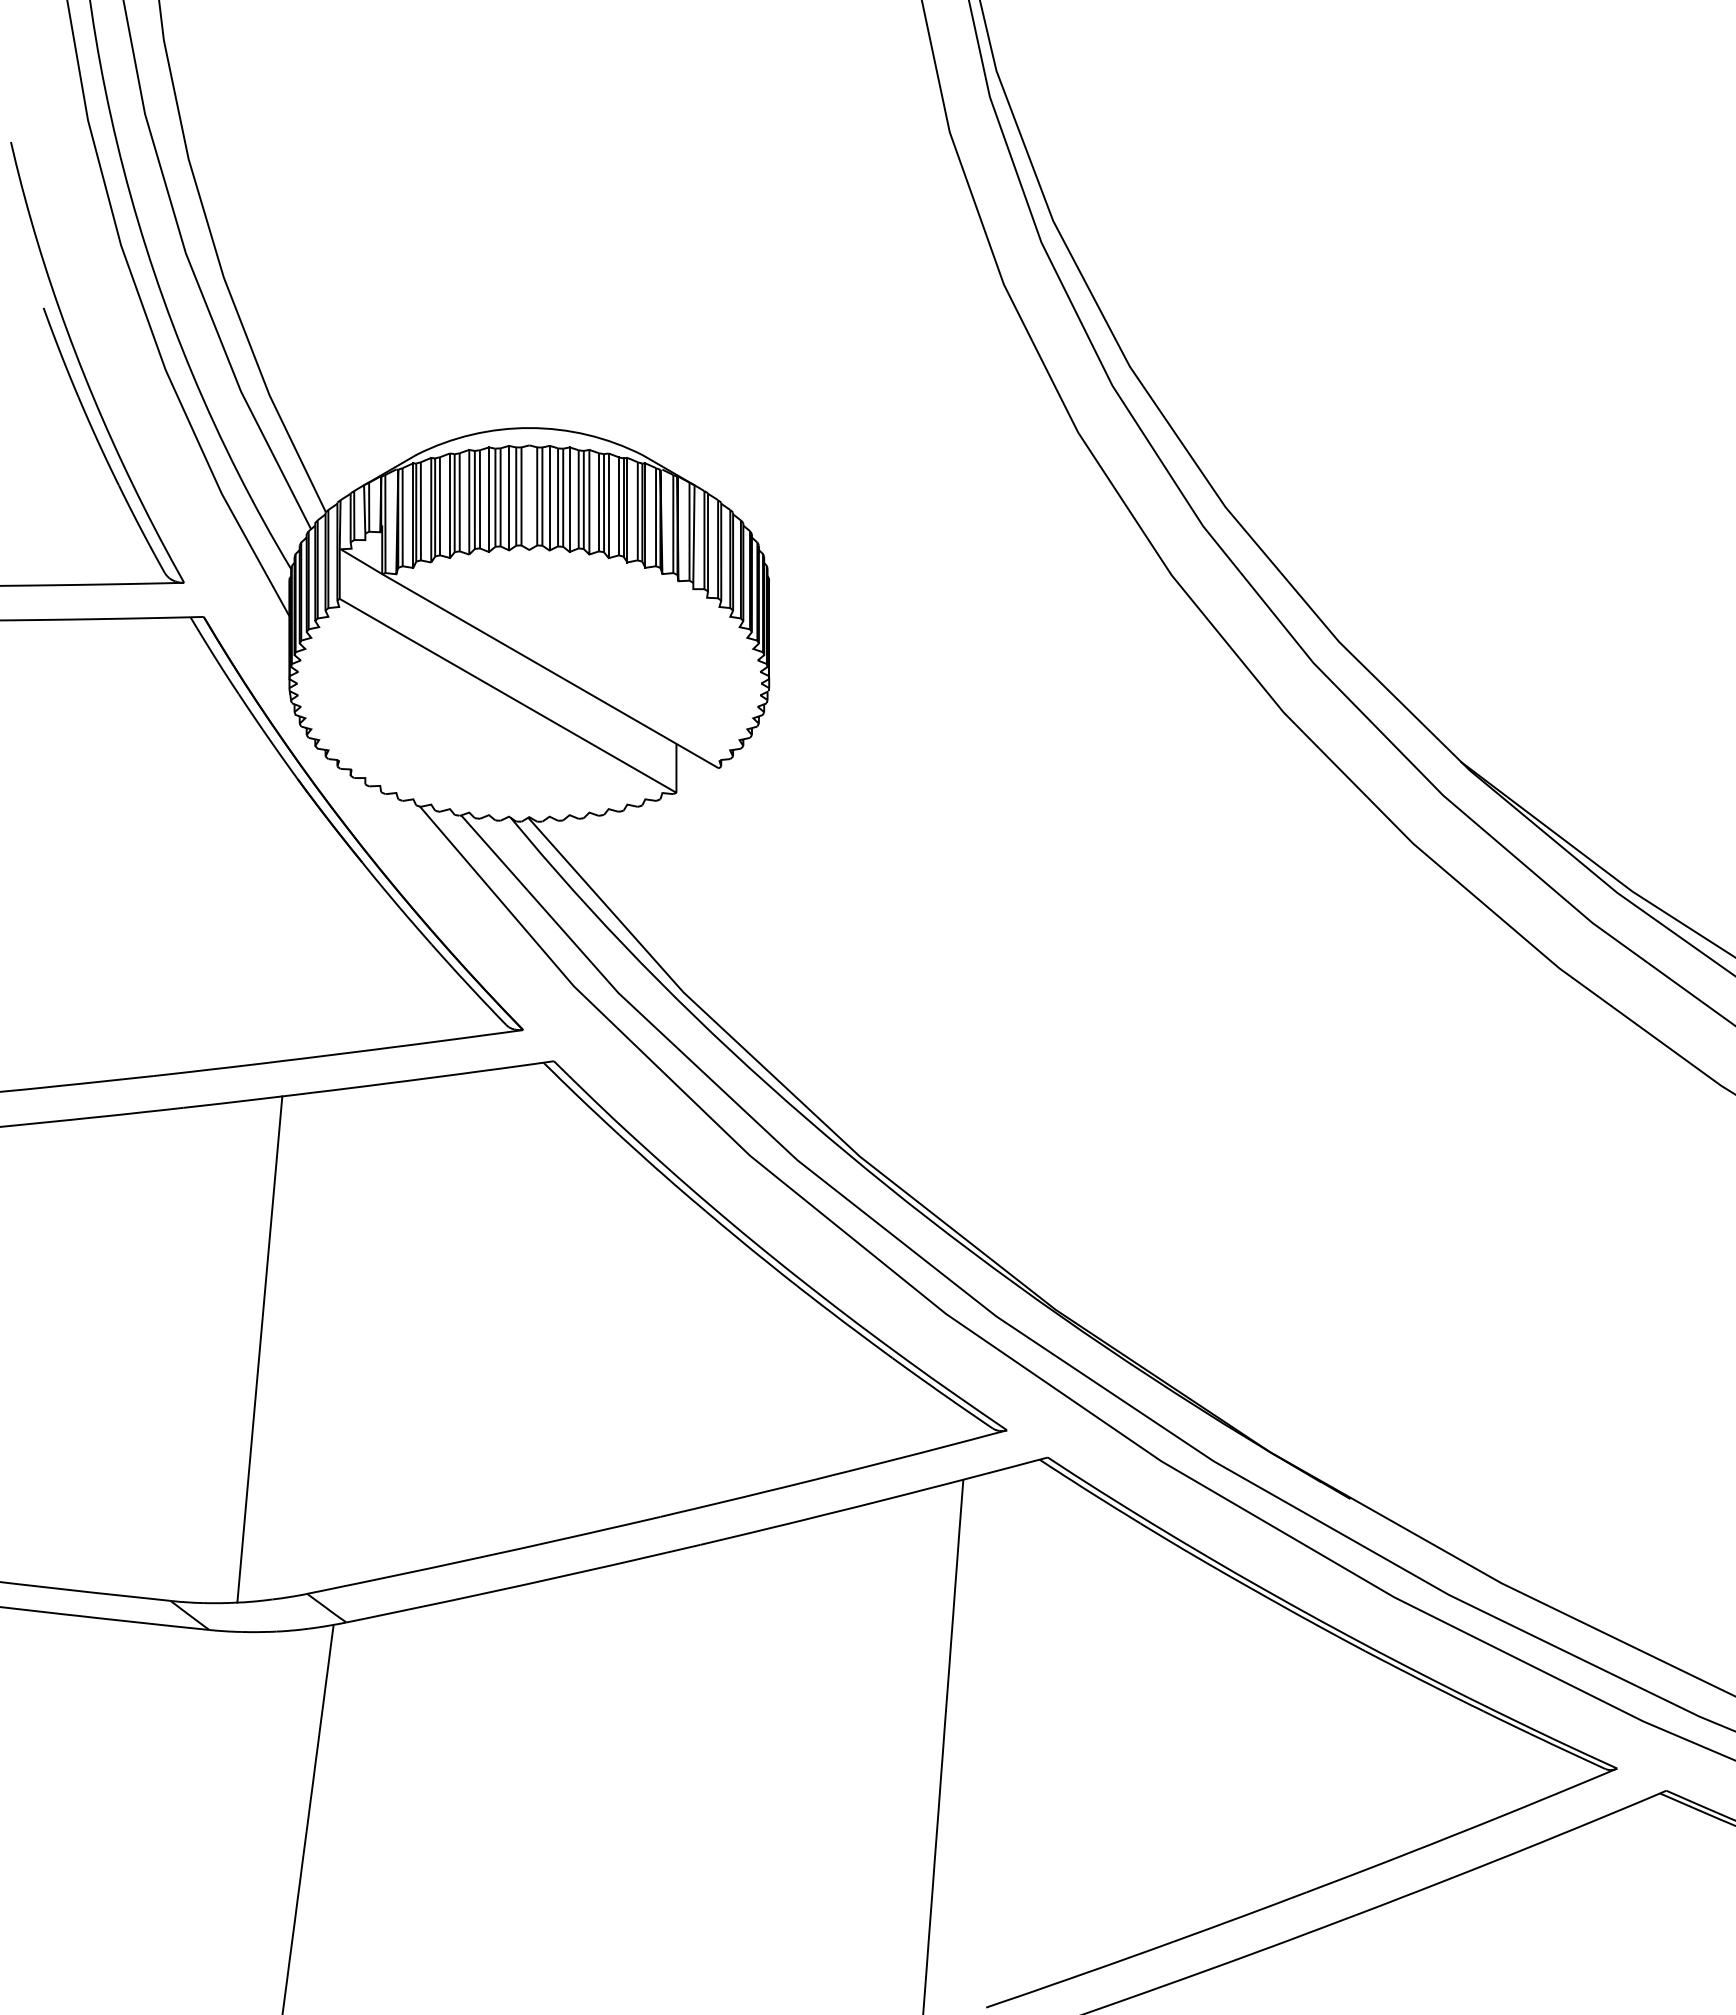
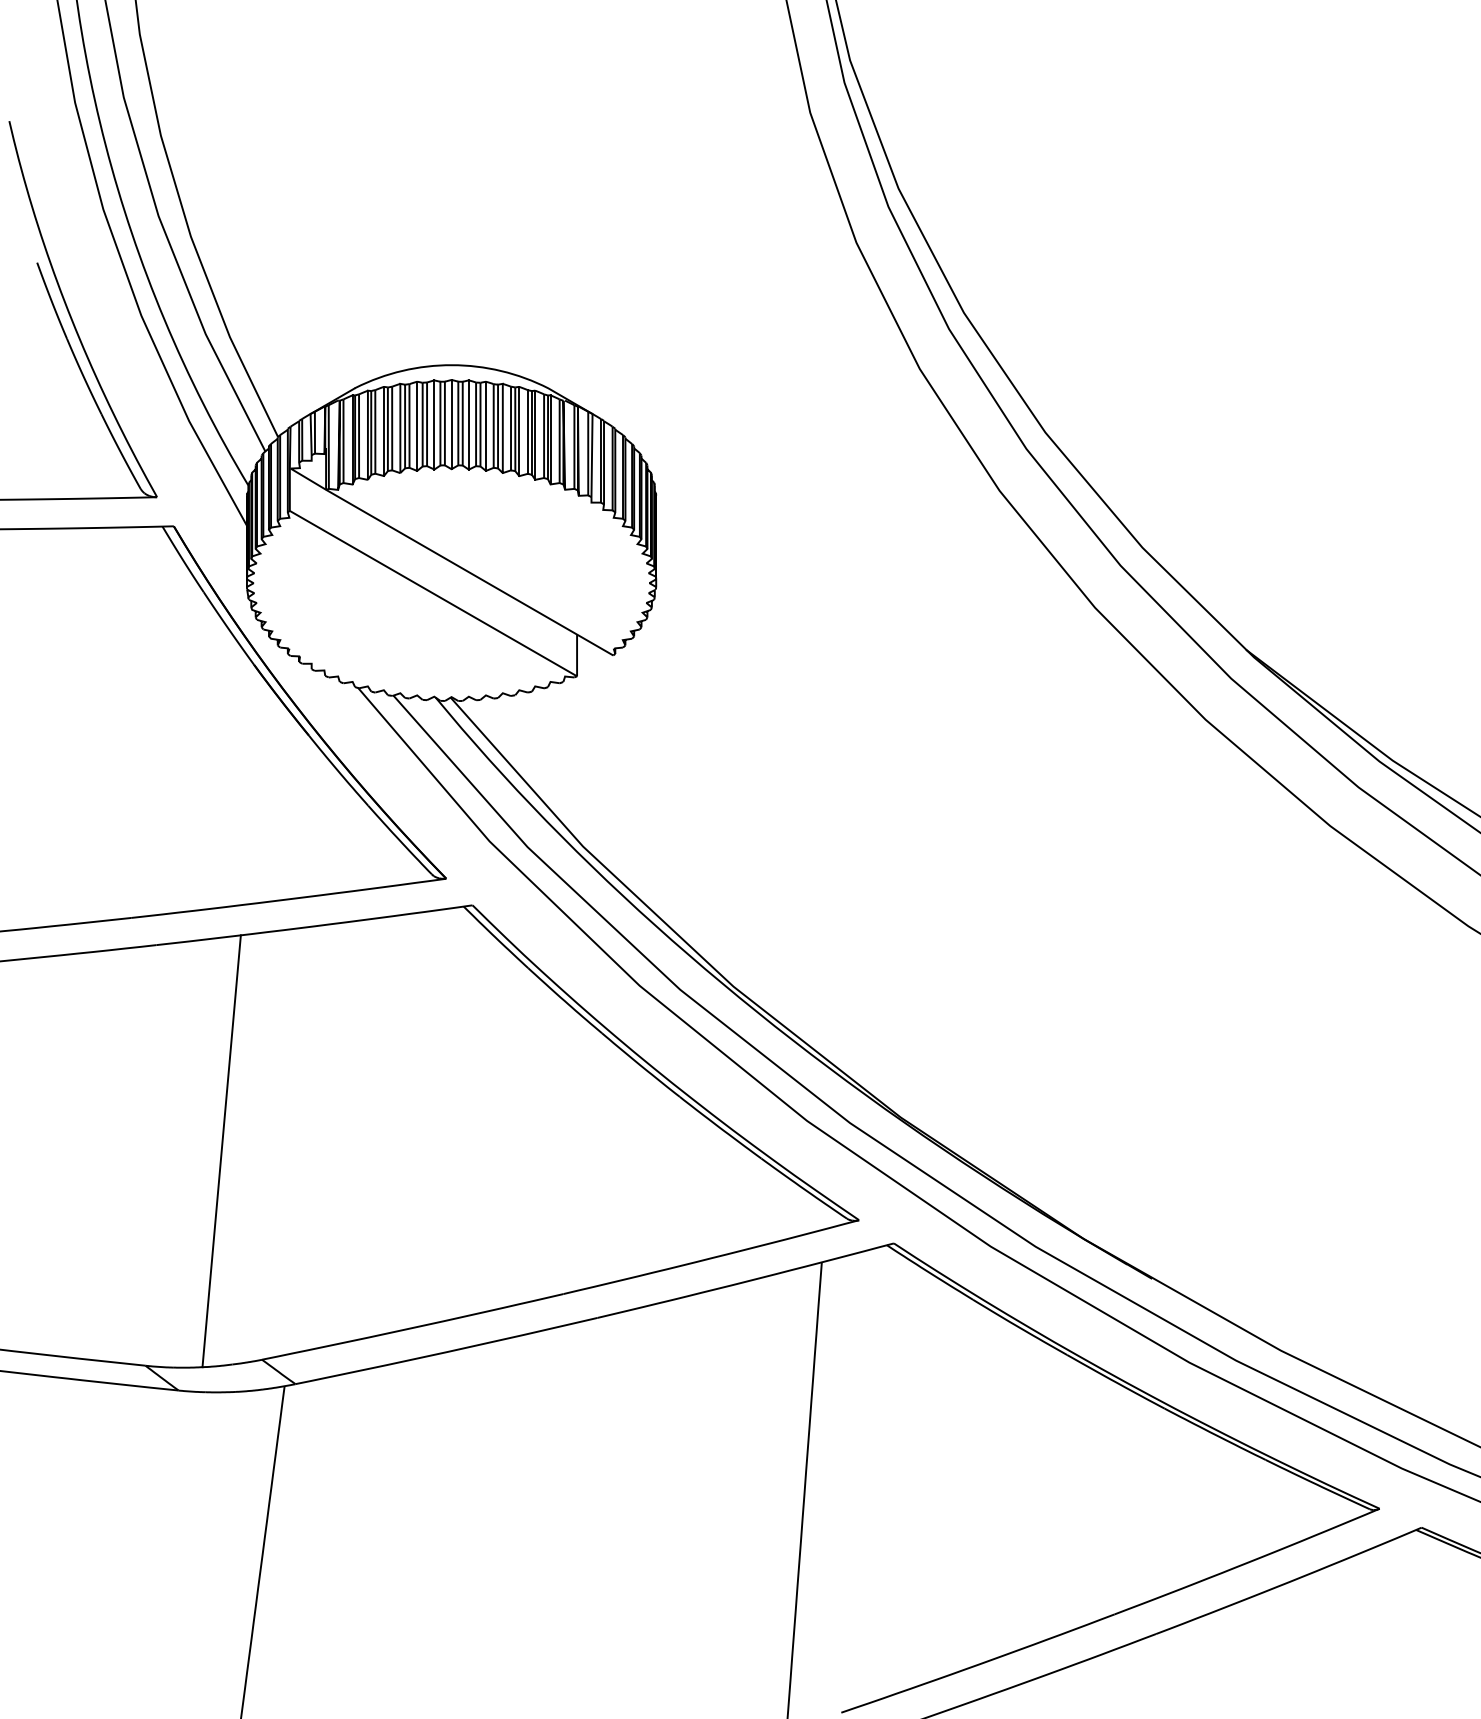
line: (529, 497) -> (451, 424), added

